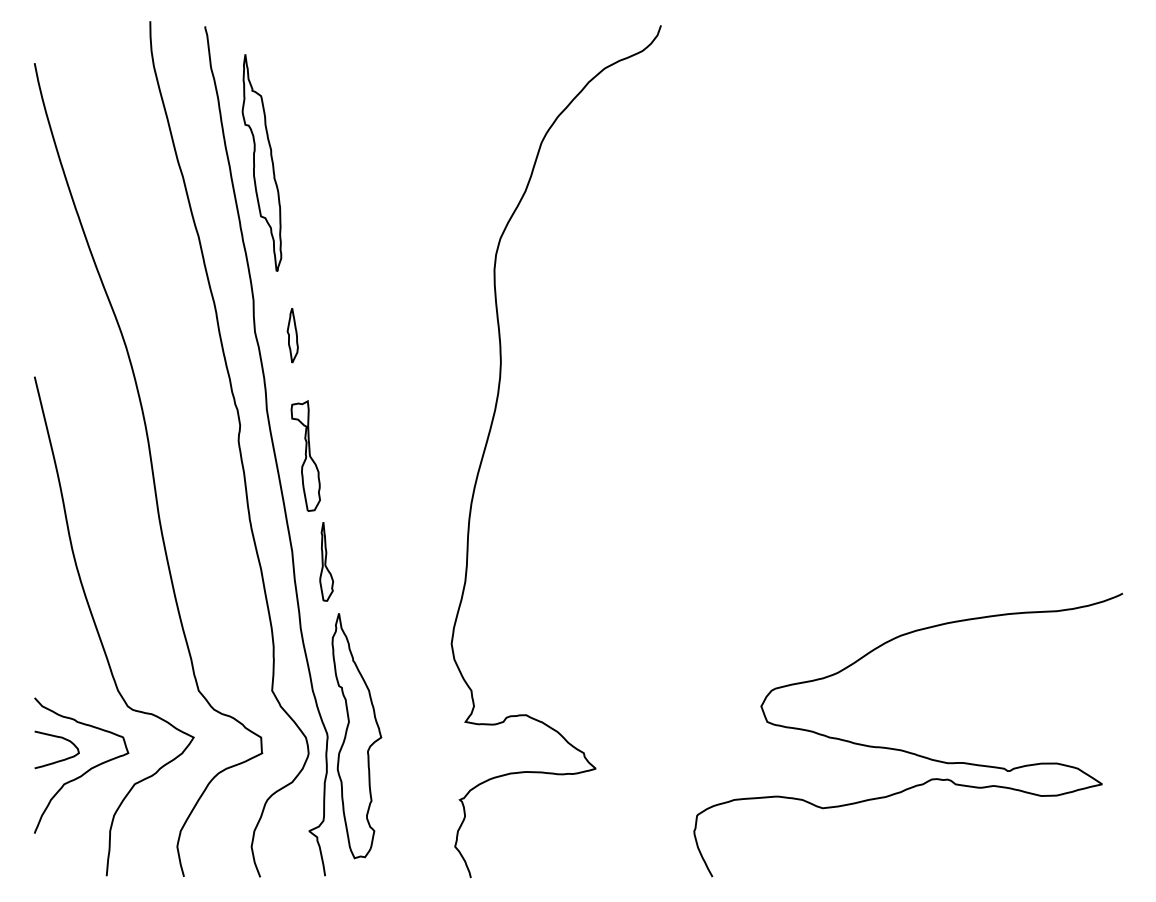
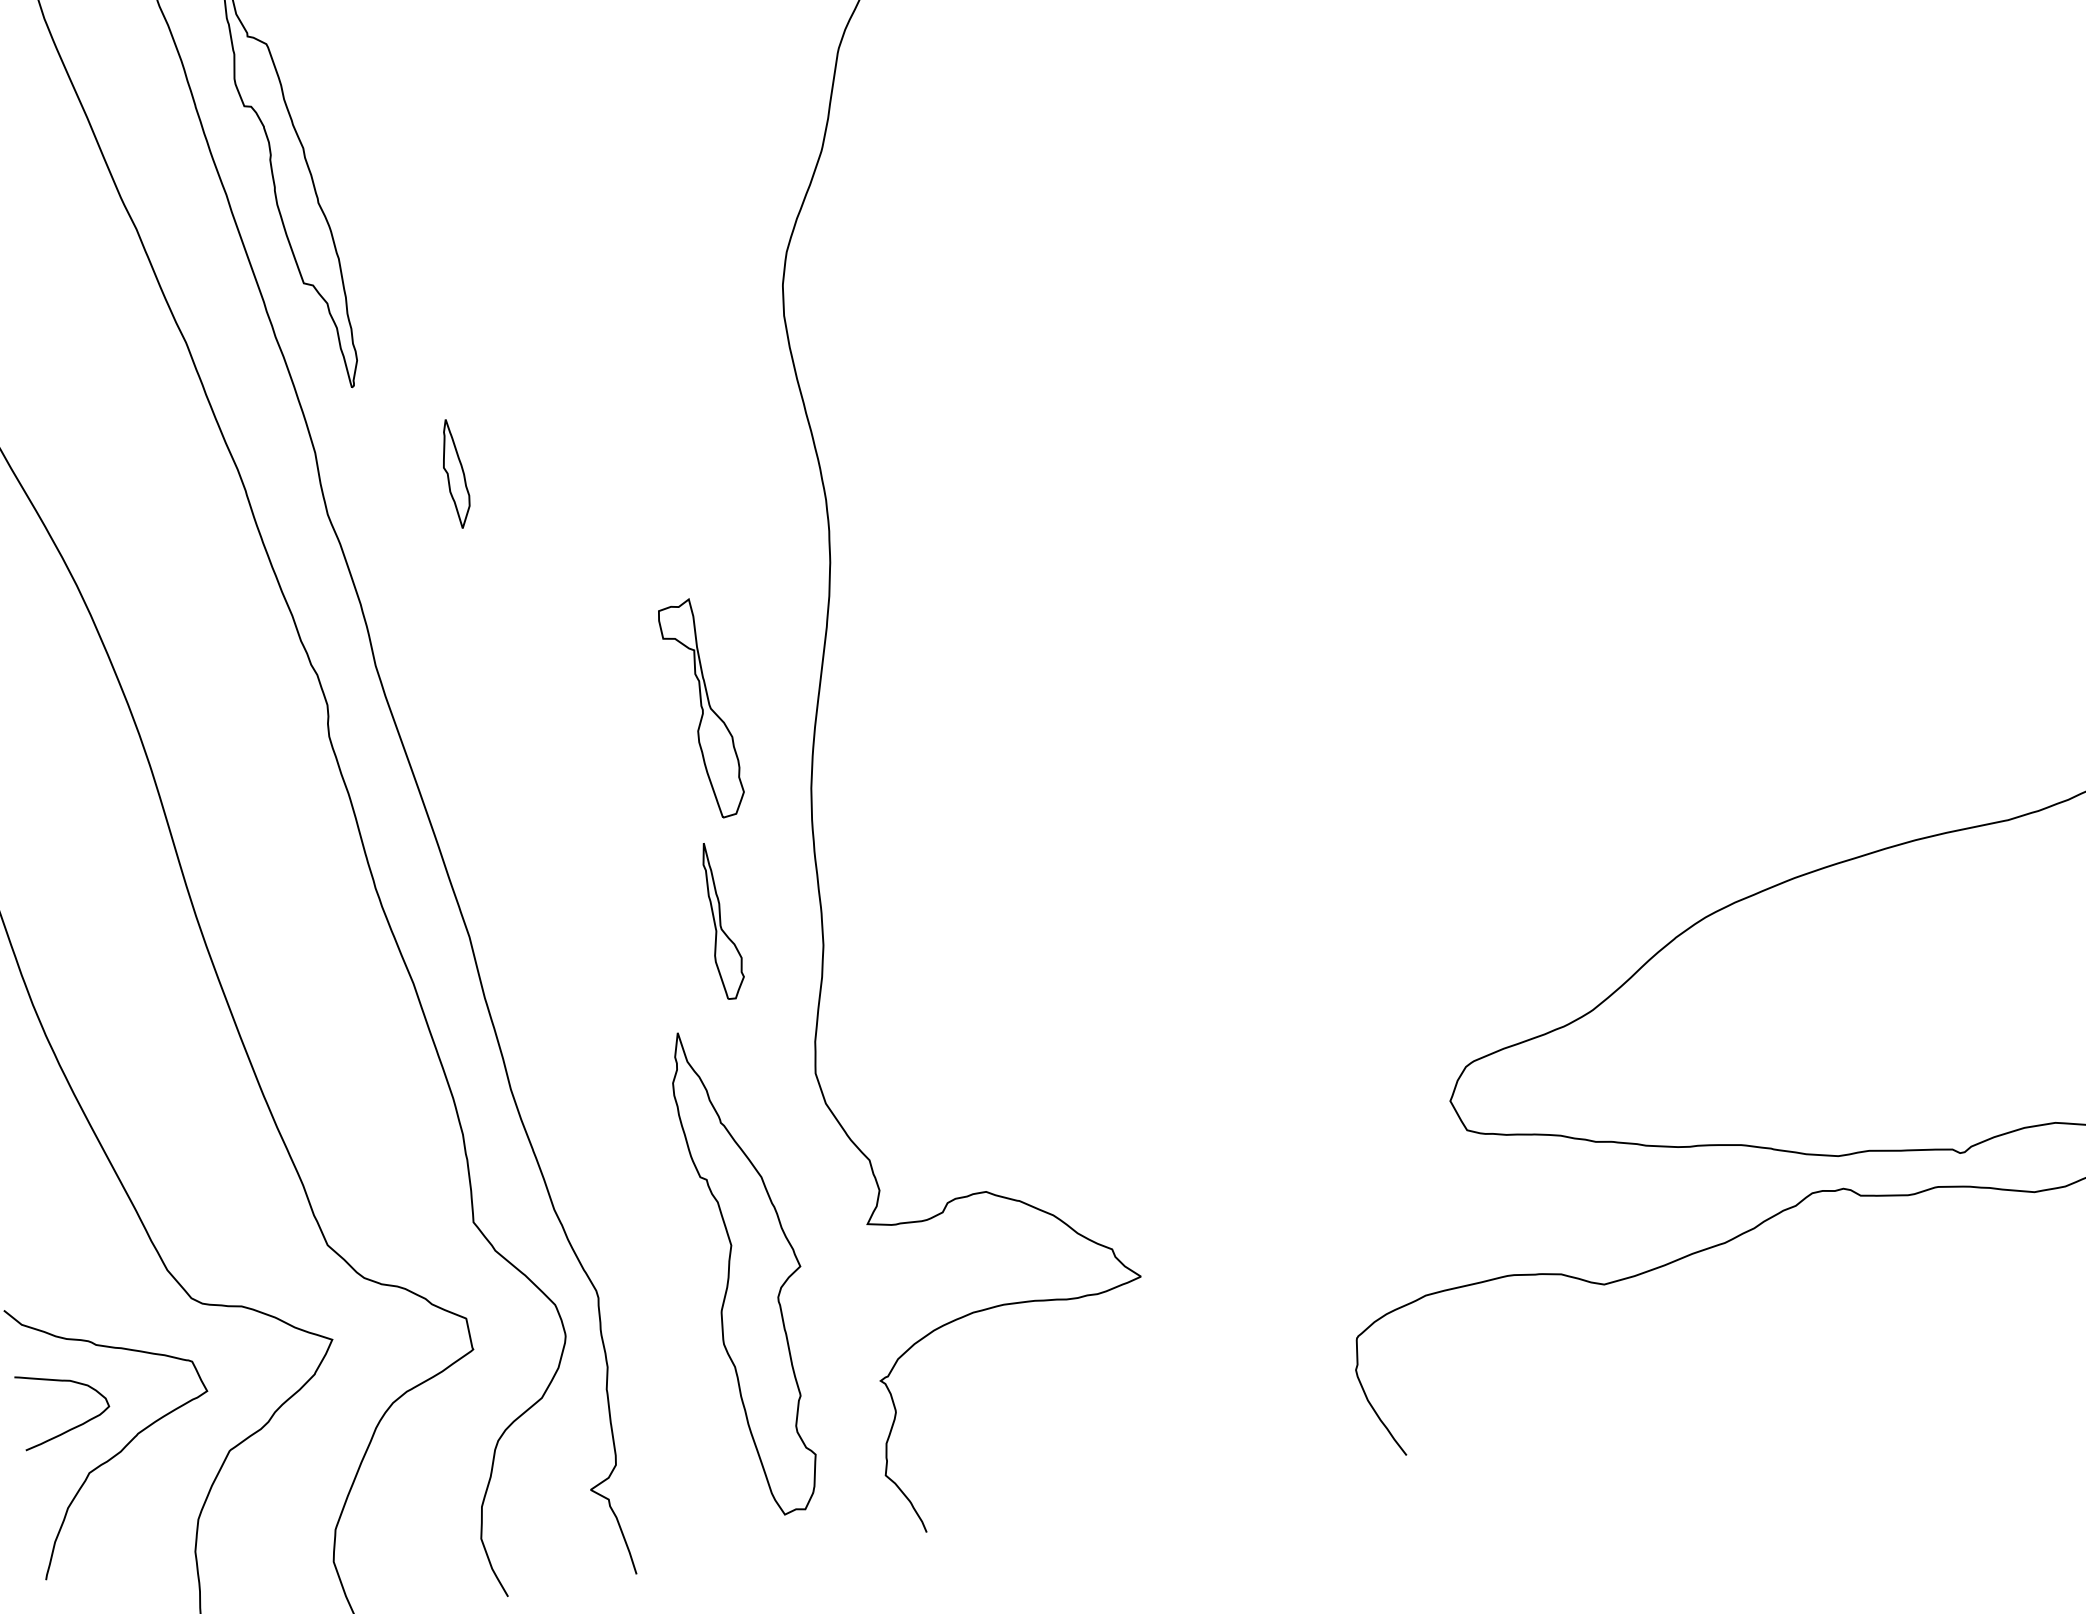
part: (292, 335) -> (454, 473), moved
part: (305, 455) -> (701, 707), moved
part: (326, 561) -> (722, 920), moved
part: (356, 736) -> (750, 1272), moved

